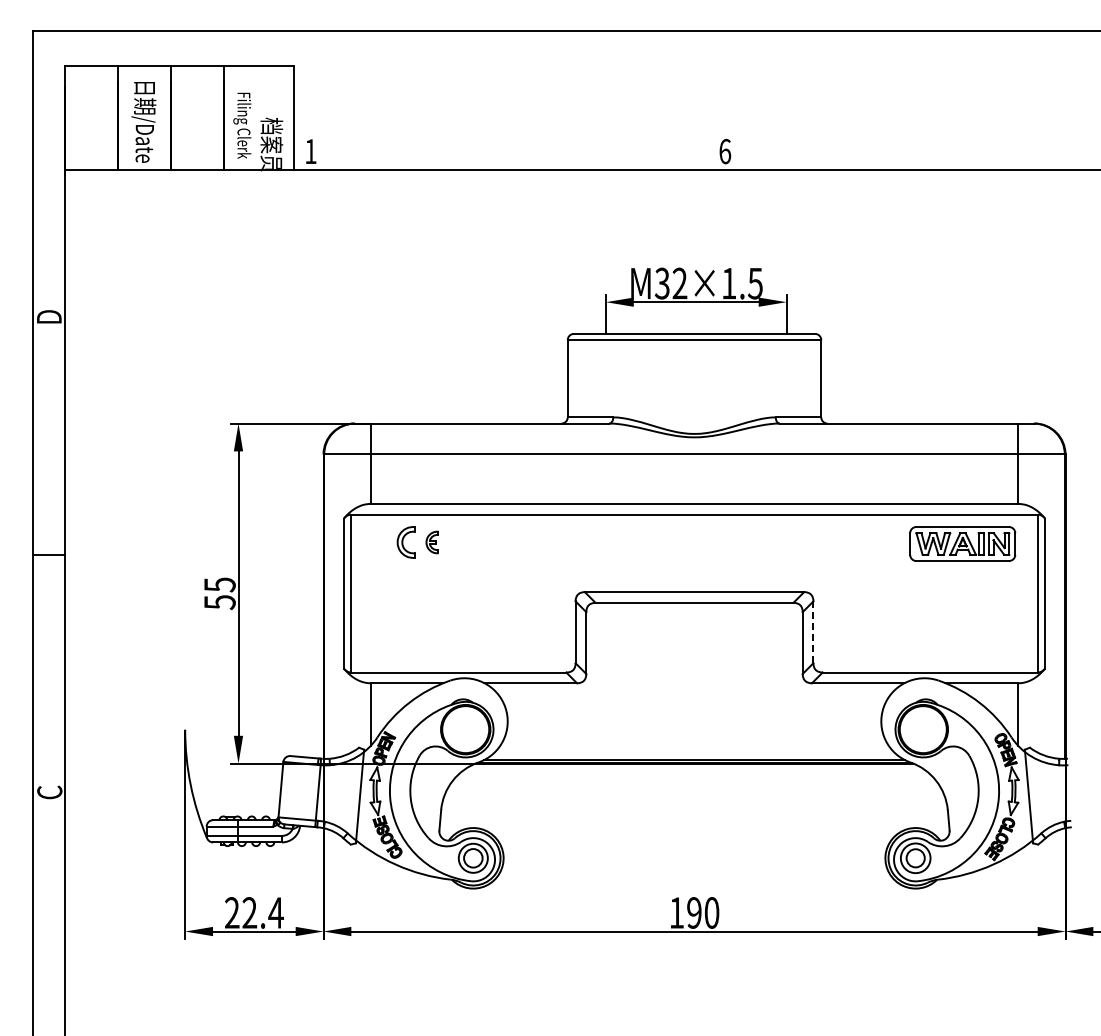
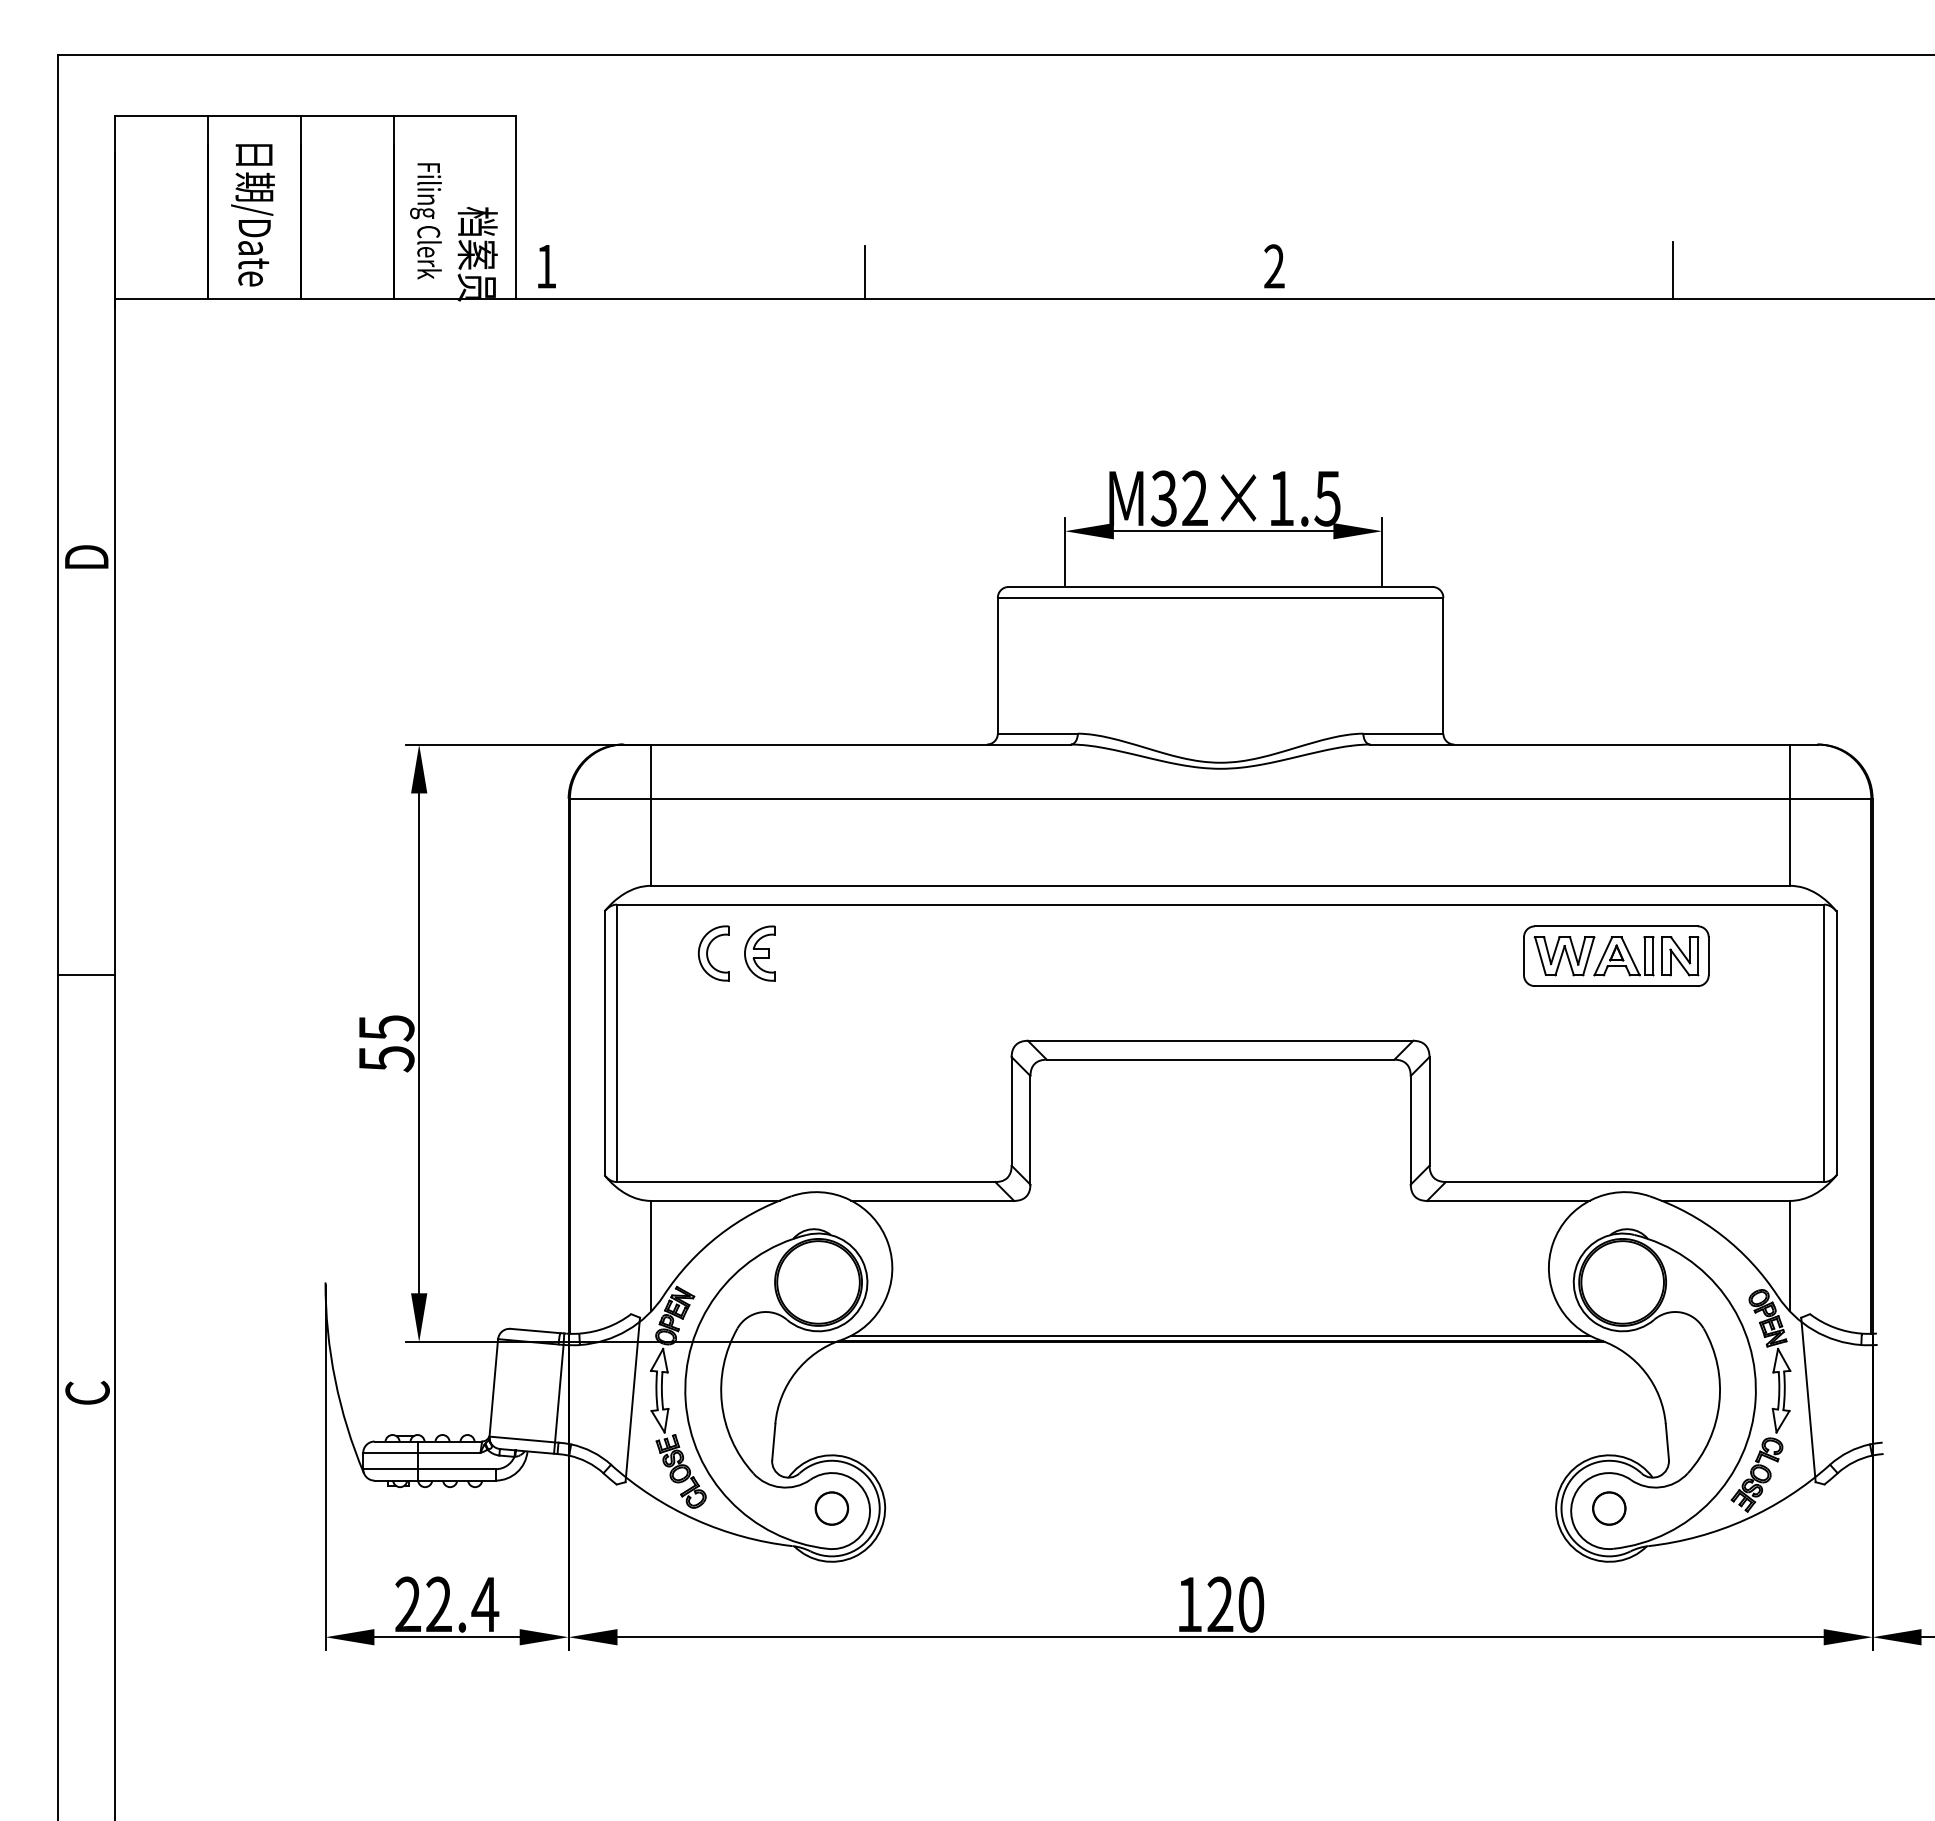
text: (725, 151) -> (1275, 266), 6 -> 2
line: (951, 153) -> (1672, 269), added
line: (492, 154) -> (865, 271), added
part: (432, 542) -> (760, 953), size x1.43
part: (962, 543) -> (1615, 955), moved
line: (813, 632) -> (1429, 1111), dashed -> solid
circle: (473, 858) -> (832, 1508), size x0.62
circle: (915, 858) -> (1608, 1508), size x0.62
text: (694, 912) -> (1220, 1603), 190 -> 120

